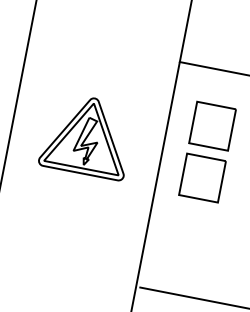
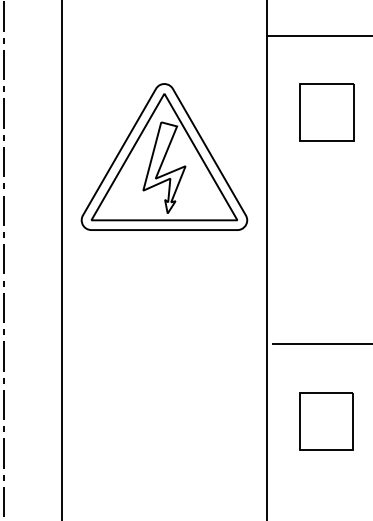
part: (87, 135) -> (164, 156), size x1.43
part: (202, 178) -> (326, 183), removed

